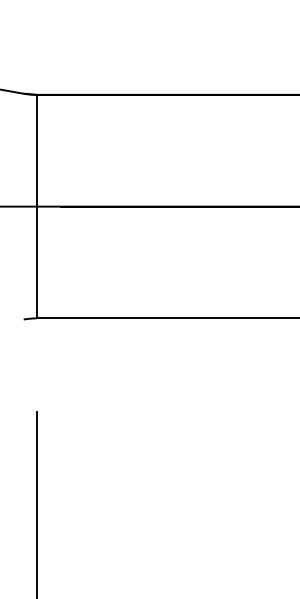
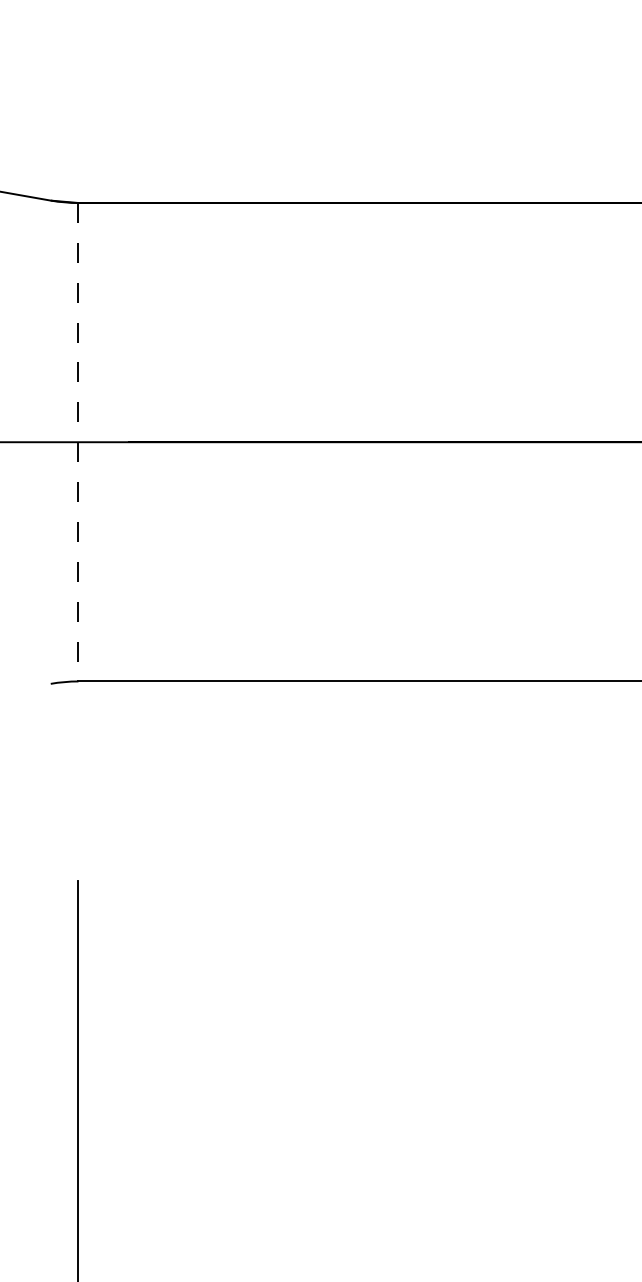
line: (36, 206) -> (78, 441), solid -> dashed

